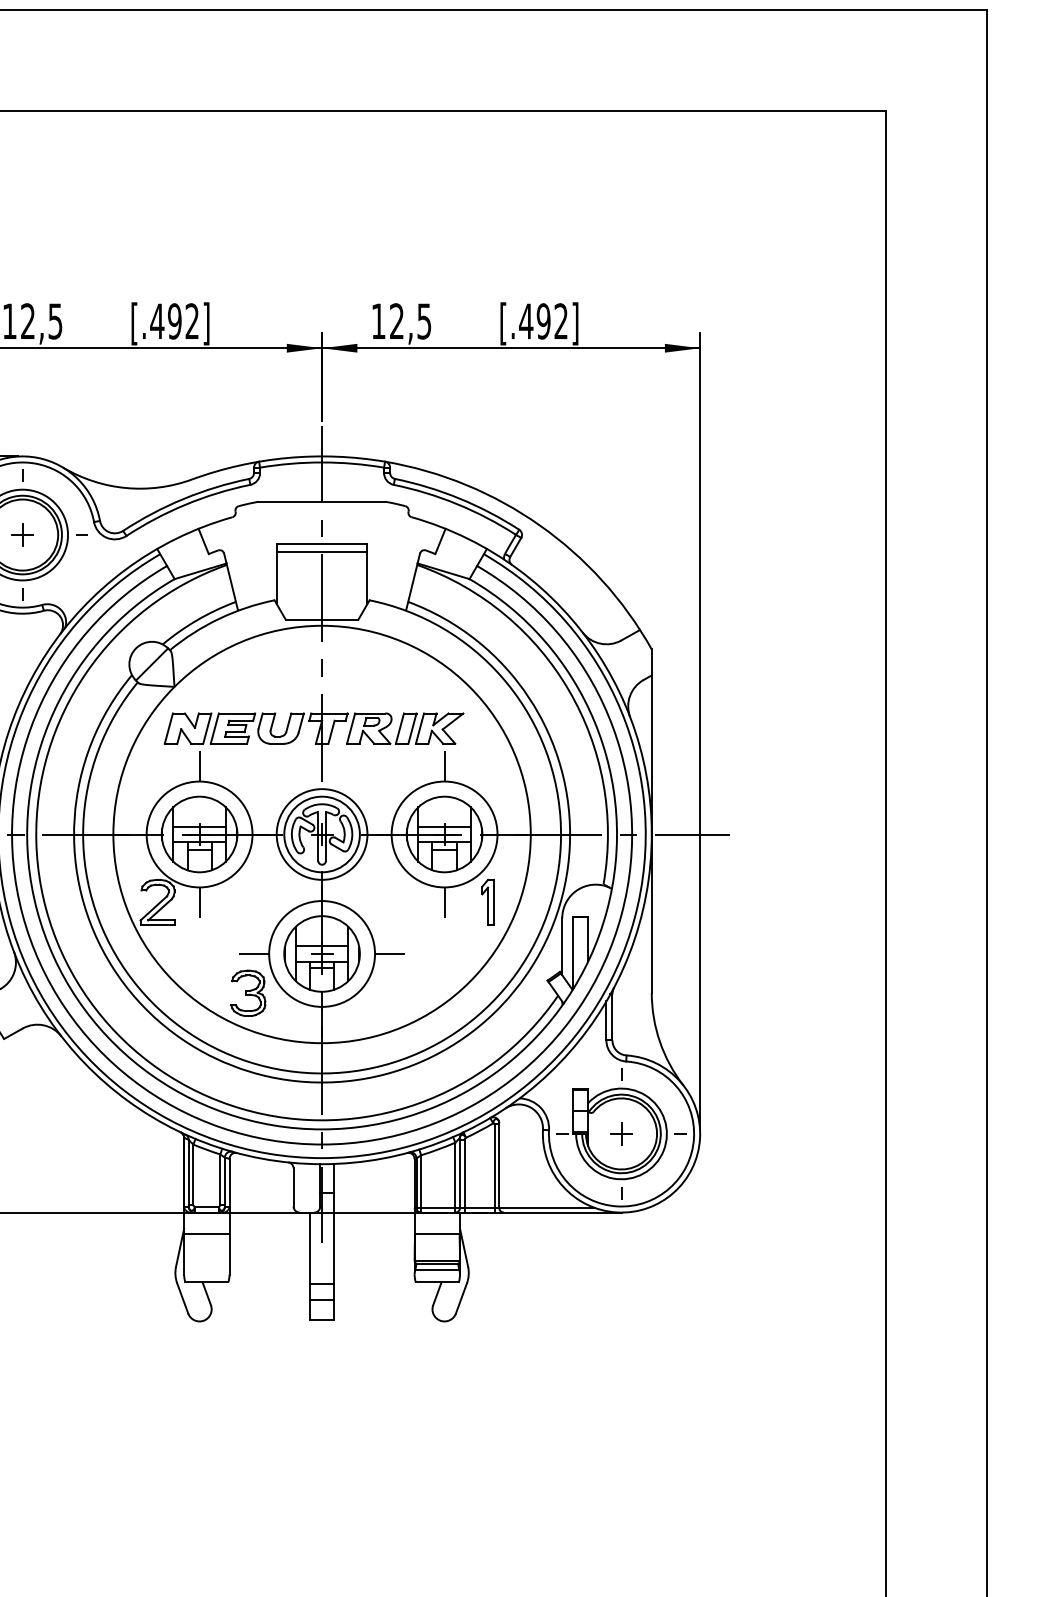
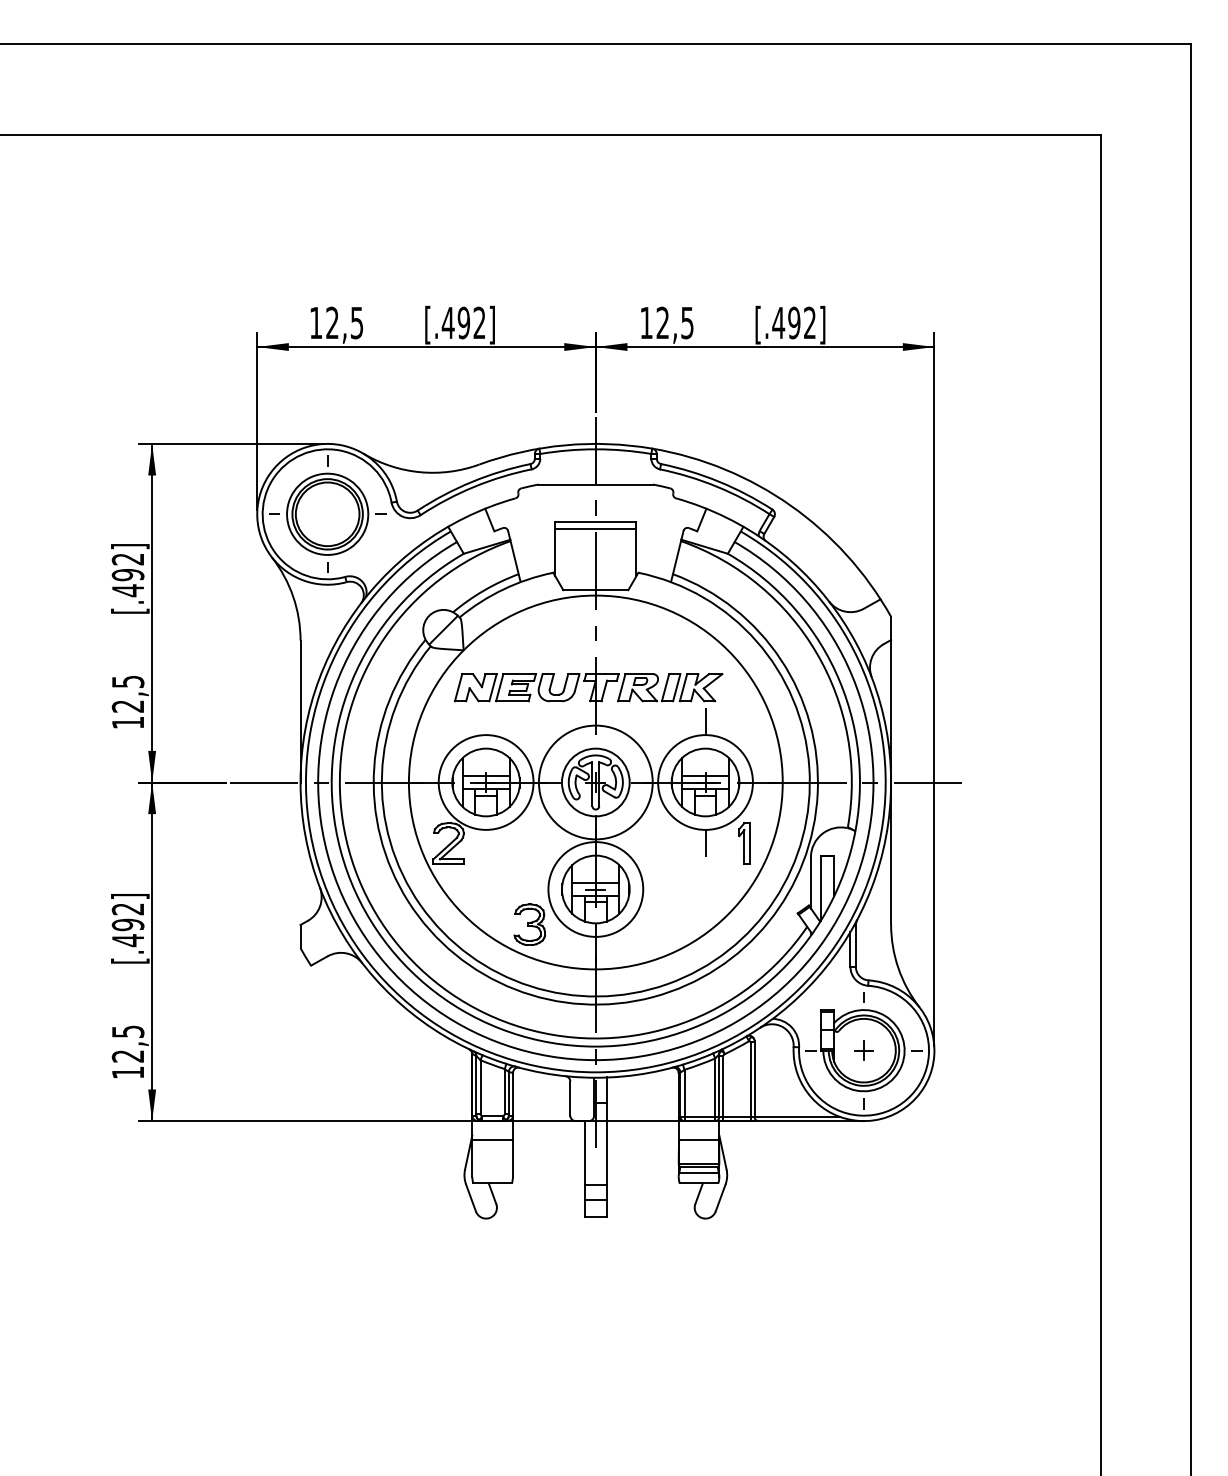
part: (22, 535) -> (327, 514), removed
line: (200, 766) -> (486, 721), removed
circle: (321, 834) -> (595, 782), size x1.4
line: (200, 901) -> (486, 842), removed
line: (253, 953) -> (534, 889), removed
line: (389, 953) -> (656, 889), removed

